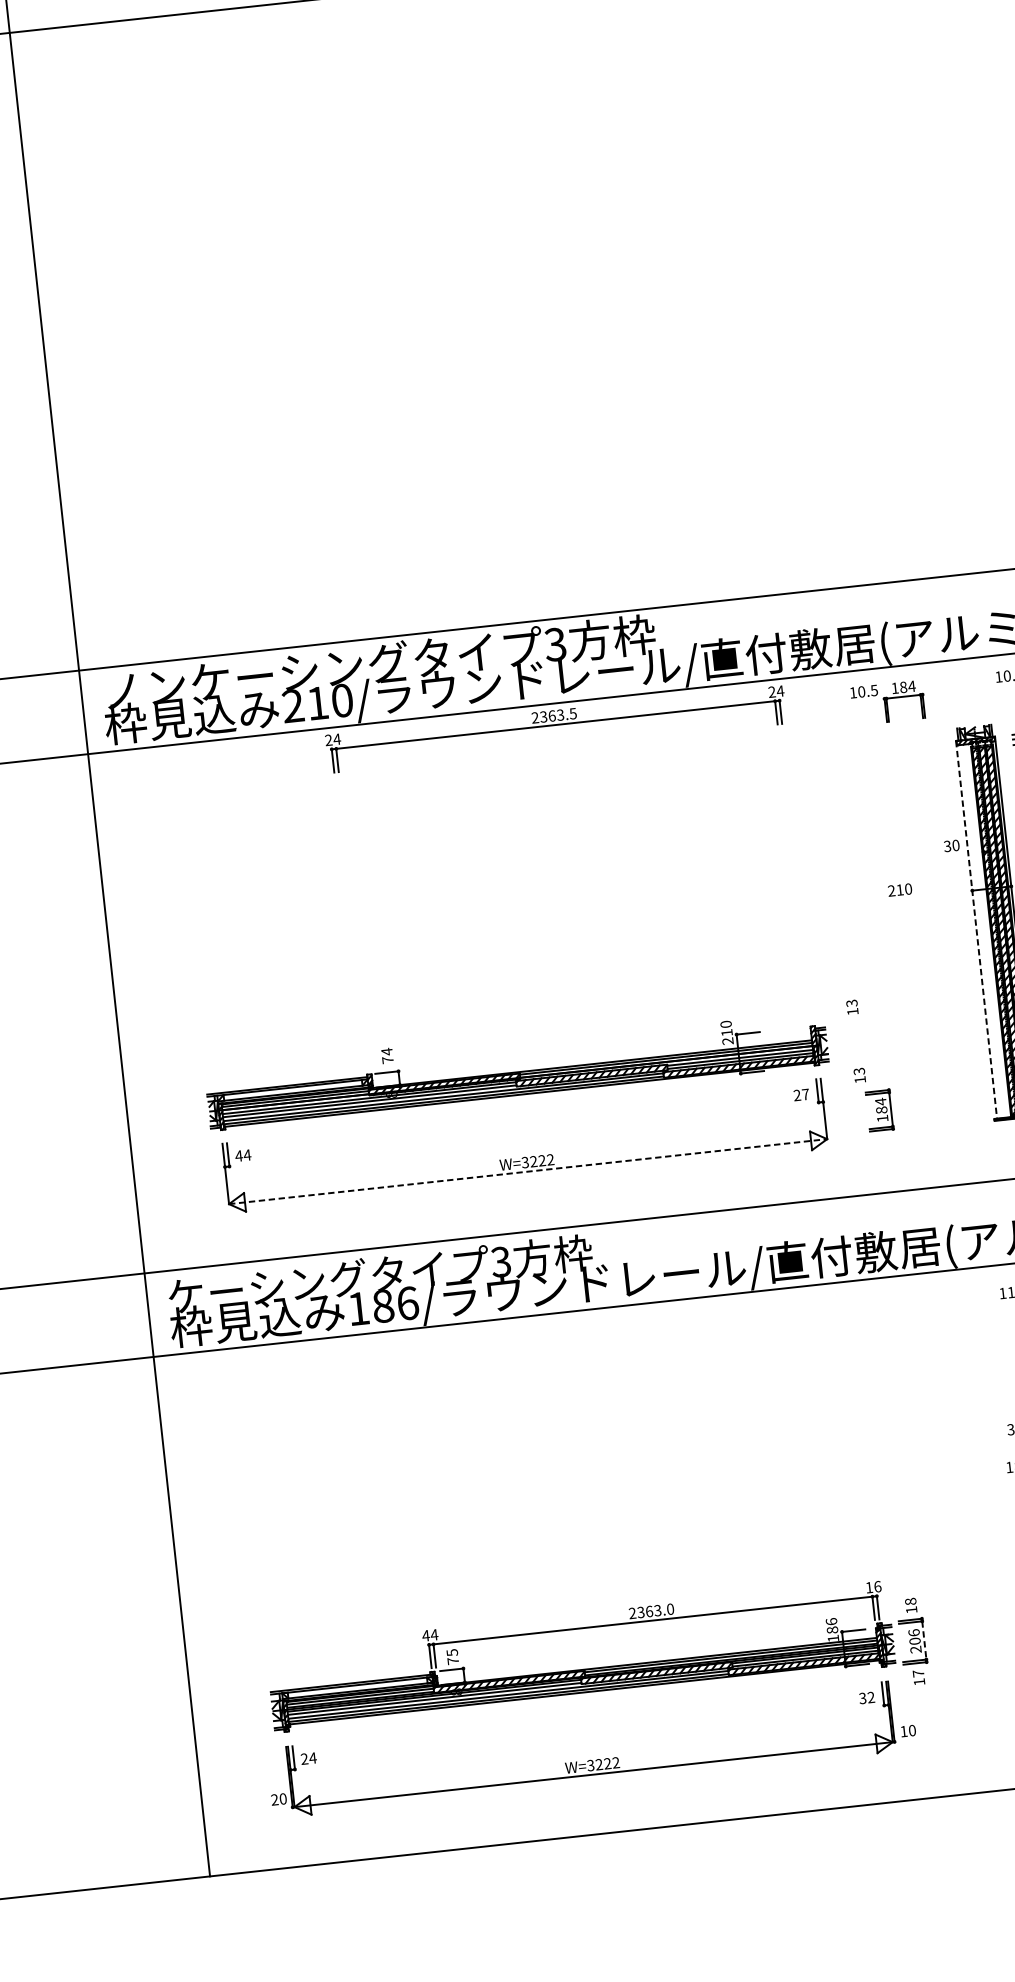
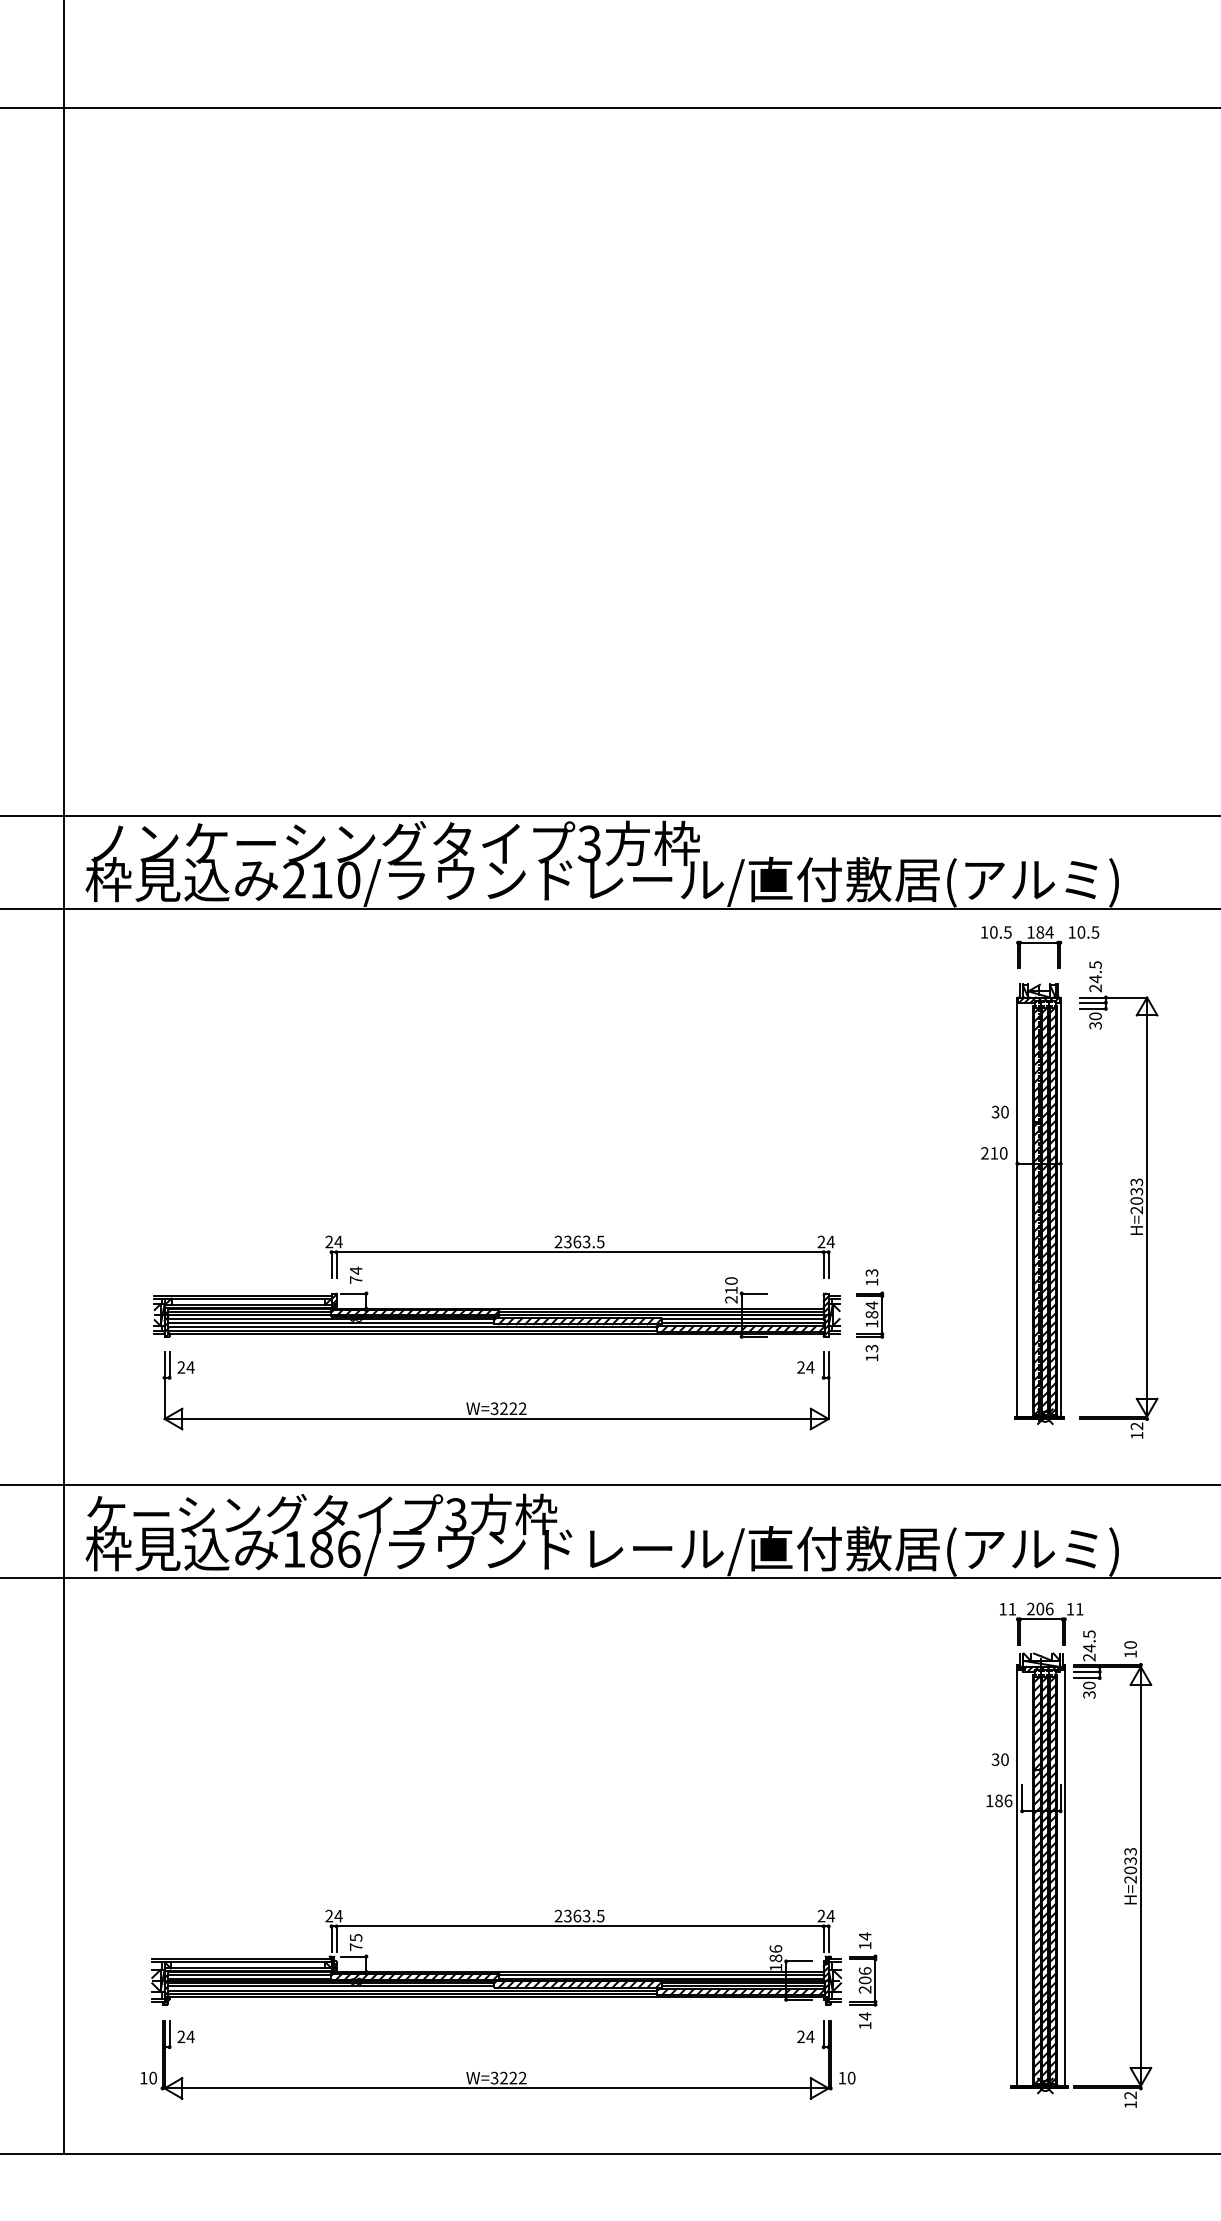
part: (888, 702) -> (1021, 947), moved
part: (555, 728) -> (579, 1256), moved
text: (900, 890) -> (994, 1153), moved
line: (976, 930) -> (1017, 1207), dashed -> solid
text: (805, 1094) -> (810, 1367), 27 -> 24
part: (880, 1110) -> (870, 1314), moved
text: (239, 1156) -> (181, 1367), 44 -> 24
line: (528, 1171) -> (497, 1419), dashed -> solid
text: (872, 1586) -> (825, 1915), 16 -> 24
text: (910, 1601) -> (864, 1936), 18 -> 14
text: (670, 1608) -> (600, 1915), 2363.0 -> 2363.5
text: (426, 1635) -> (329, 1915), 44 -> 24
line: (924, 1641) -> (875, 1981), dashed -> solid
text: (918, 1673) -> (865, 2016), 17 -> 14
text: (866, 1697) -> (805, 2036), 32 -> 24
text: (274, 1799) -> (143, 2077), 20 -> 10

